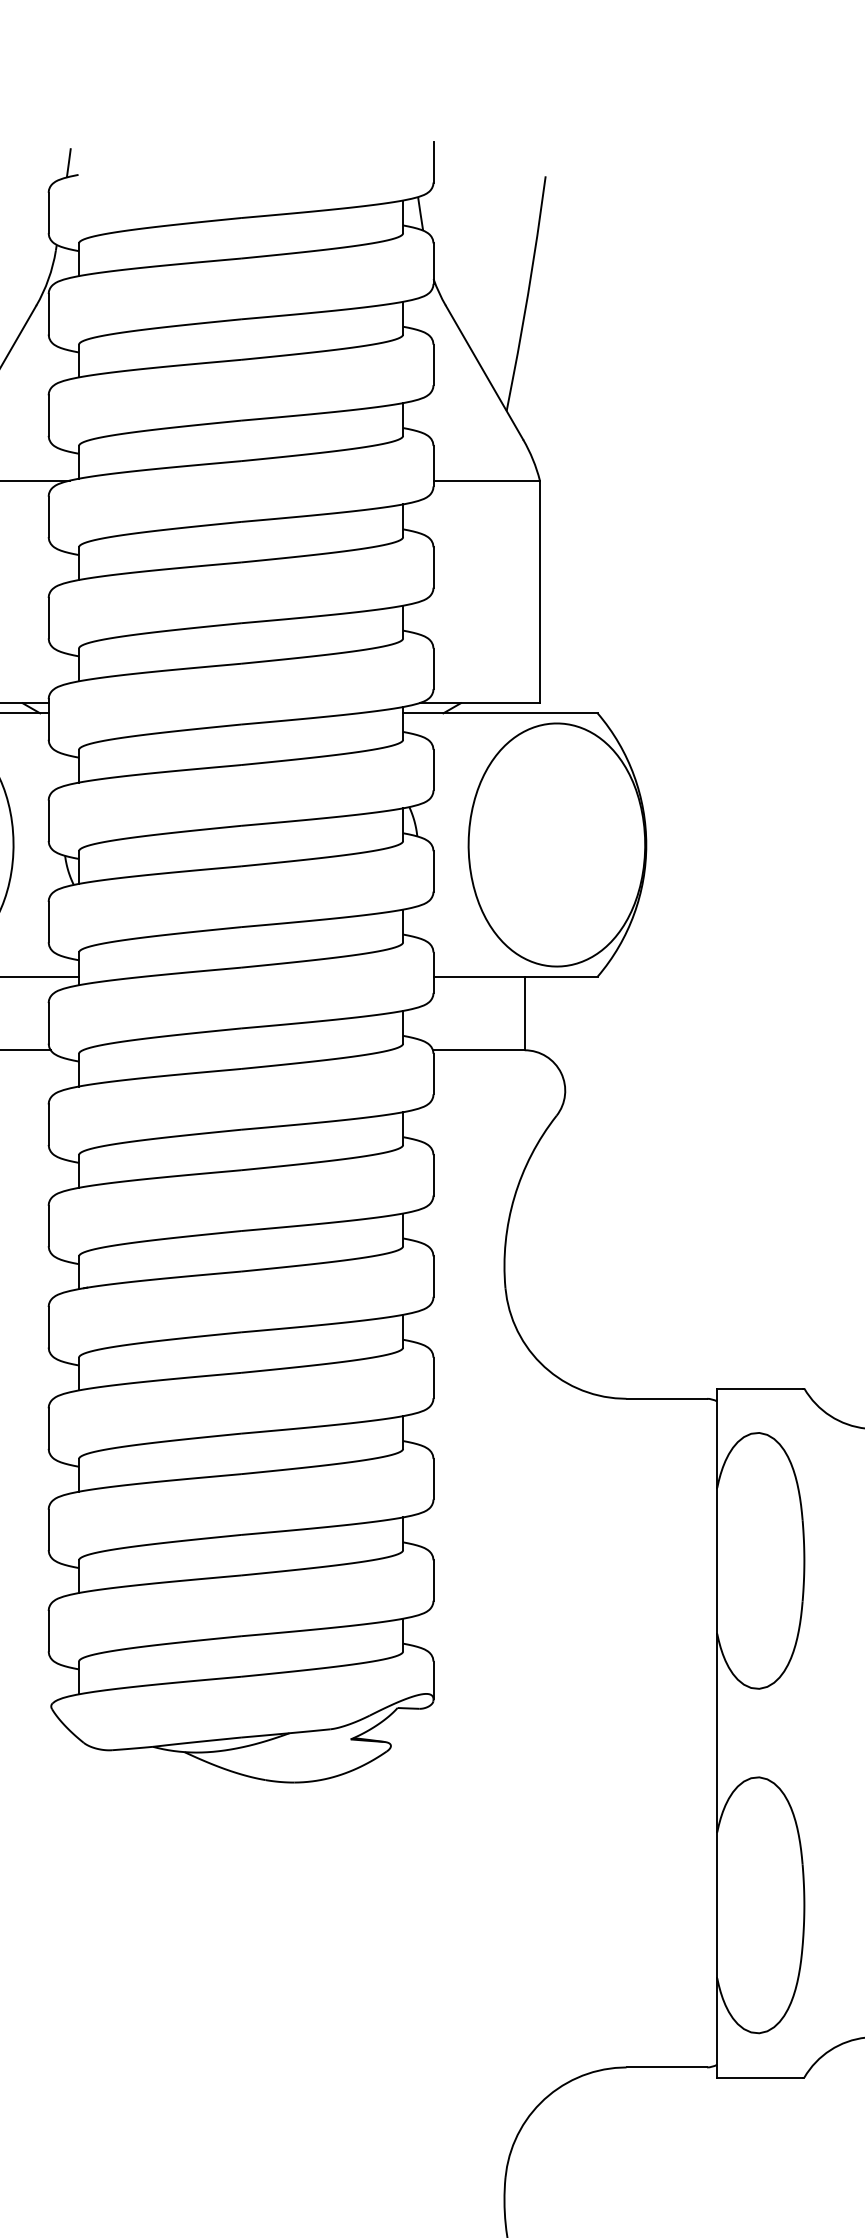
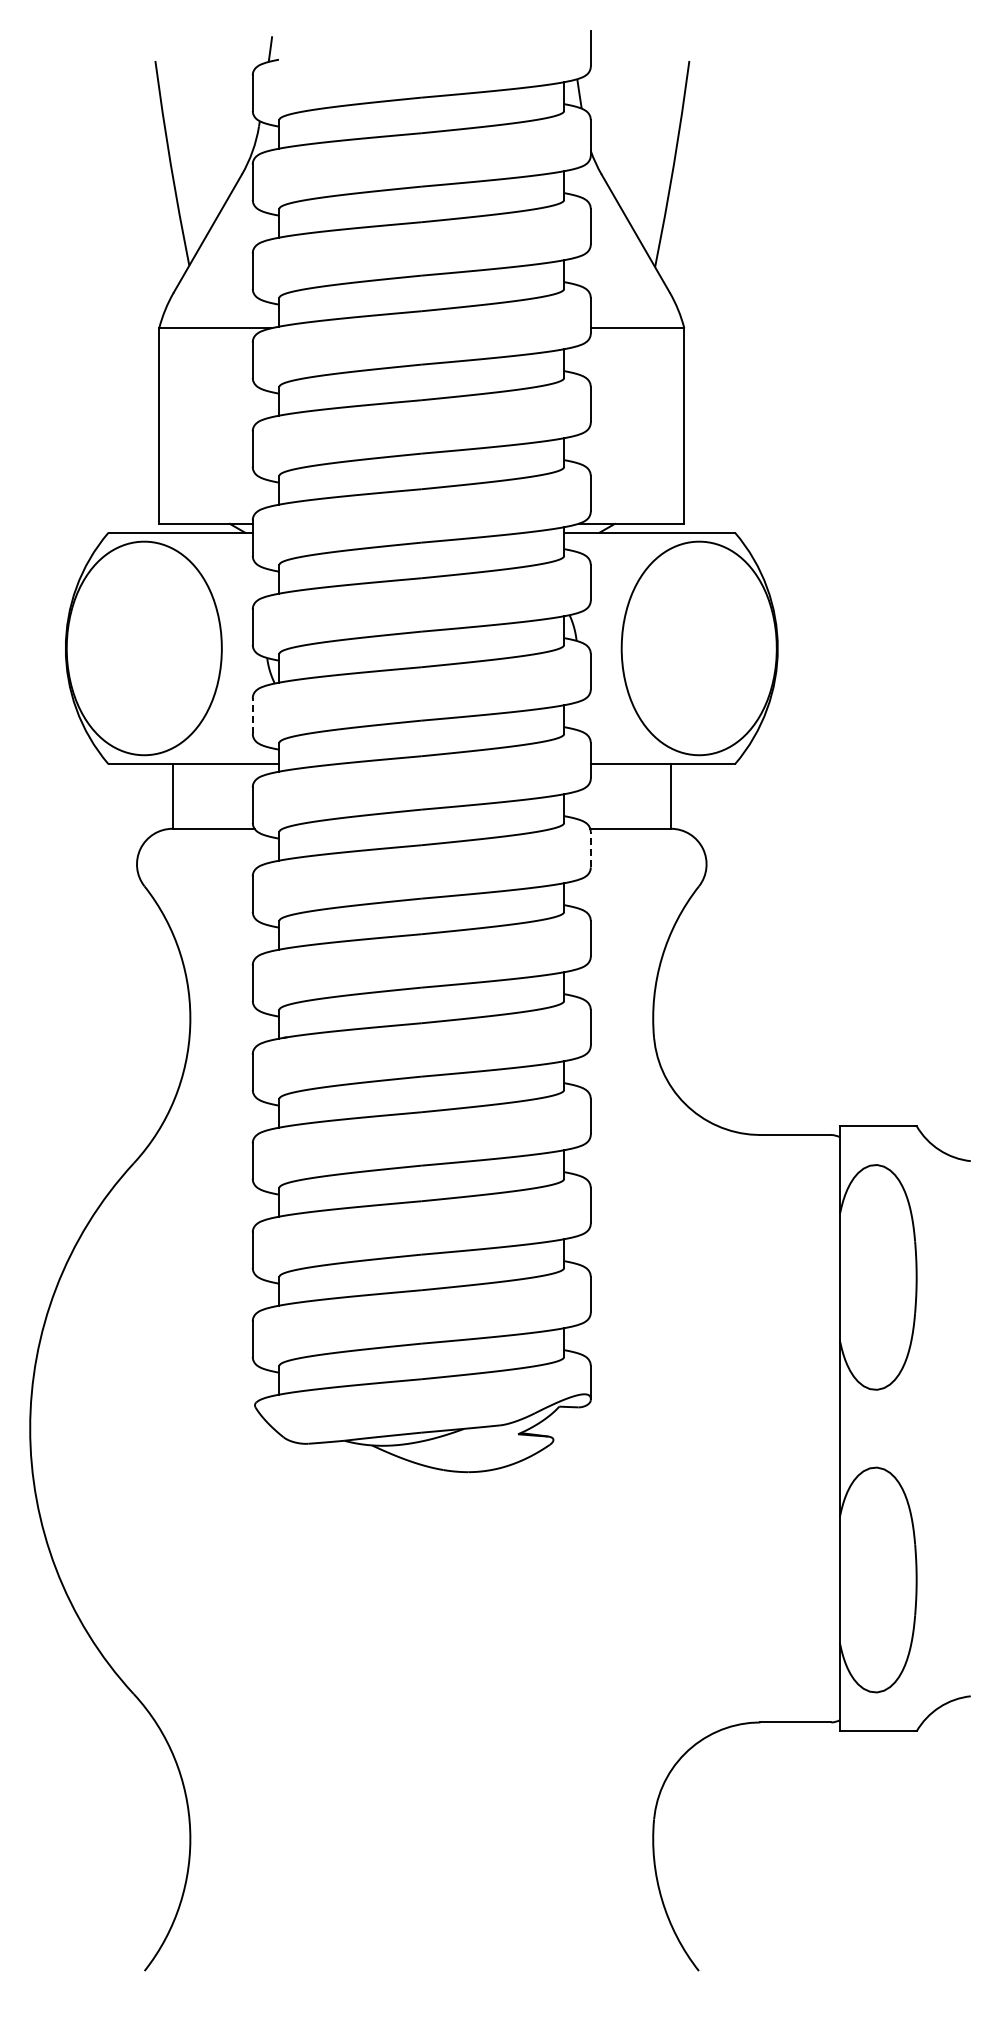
line: (48, 922) -> (252, 716), solid -> dashed
line: (433, 1073) -> (590, 849), solid -> dashed

